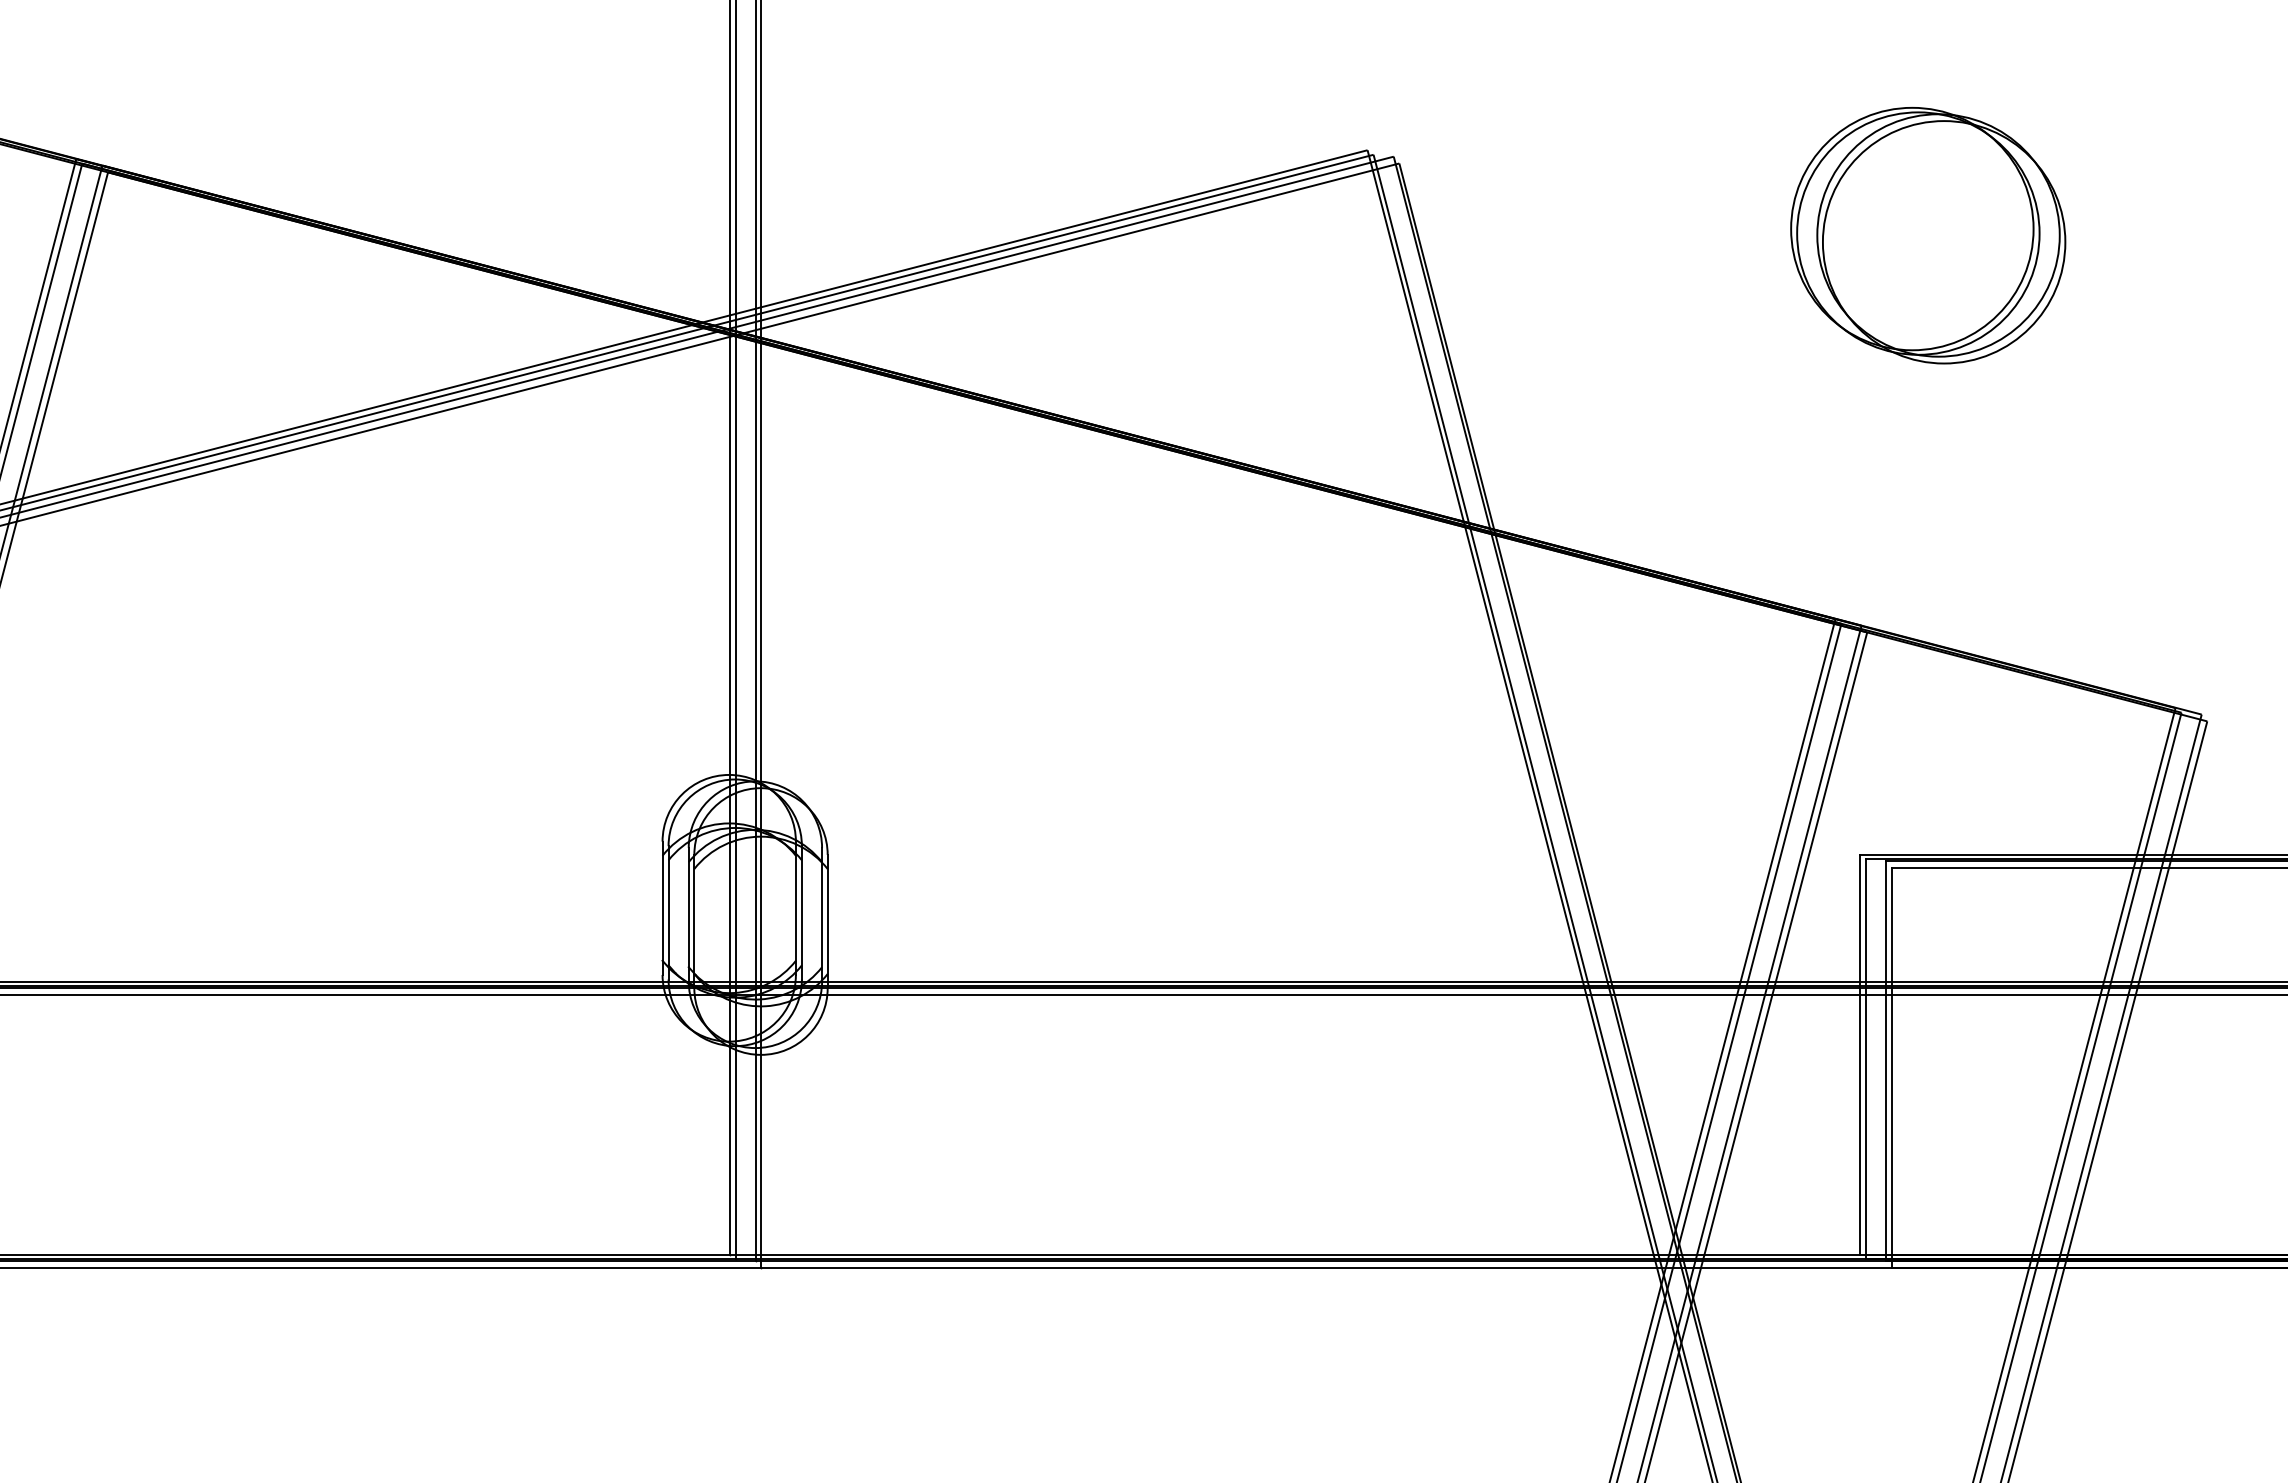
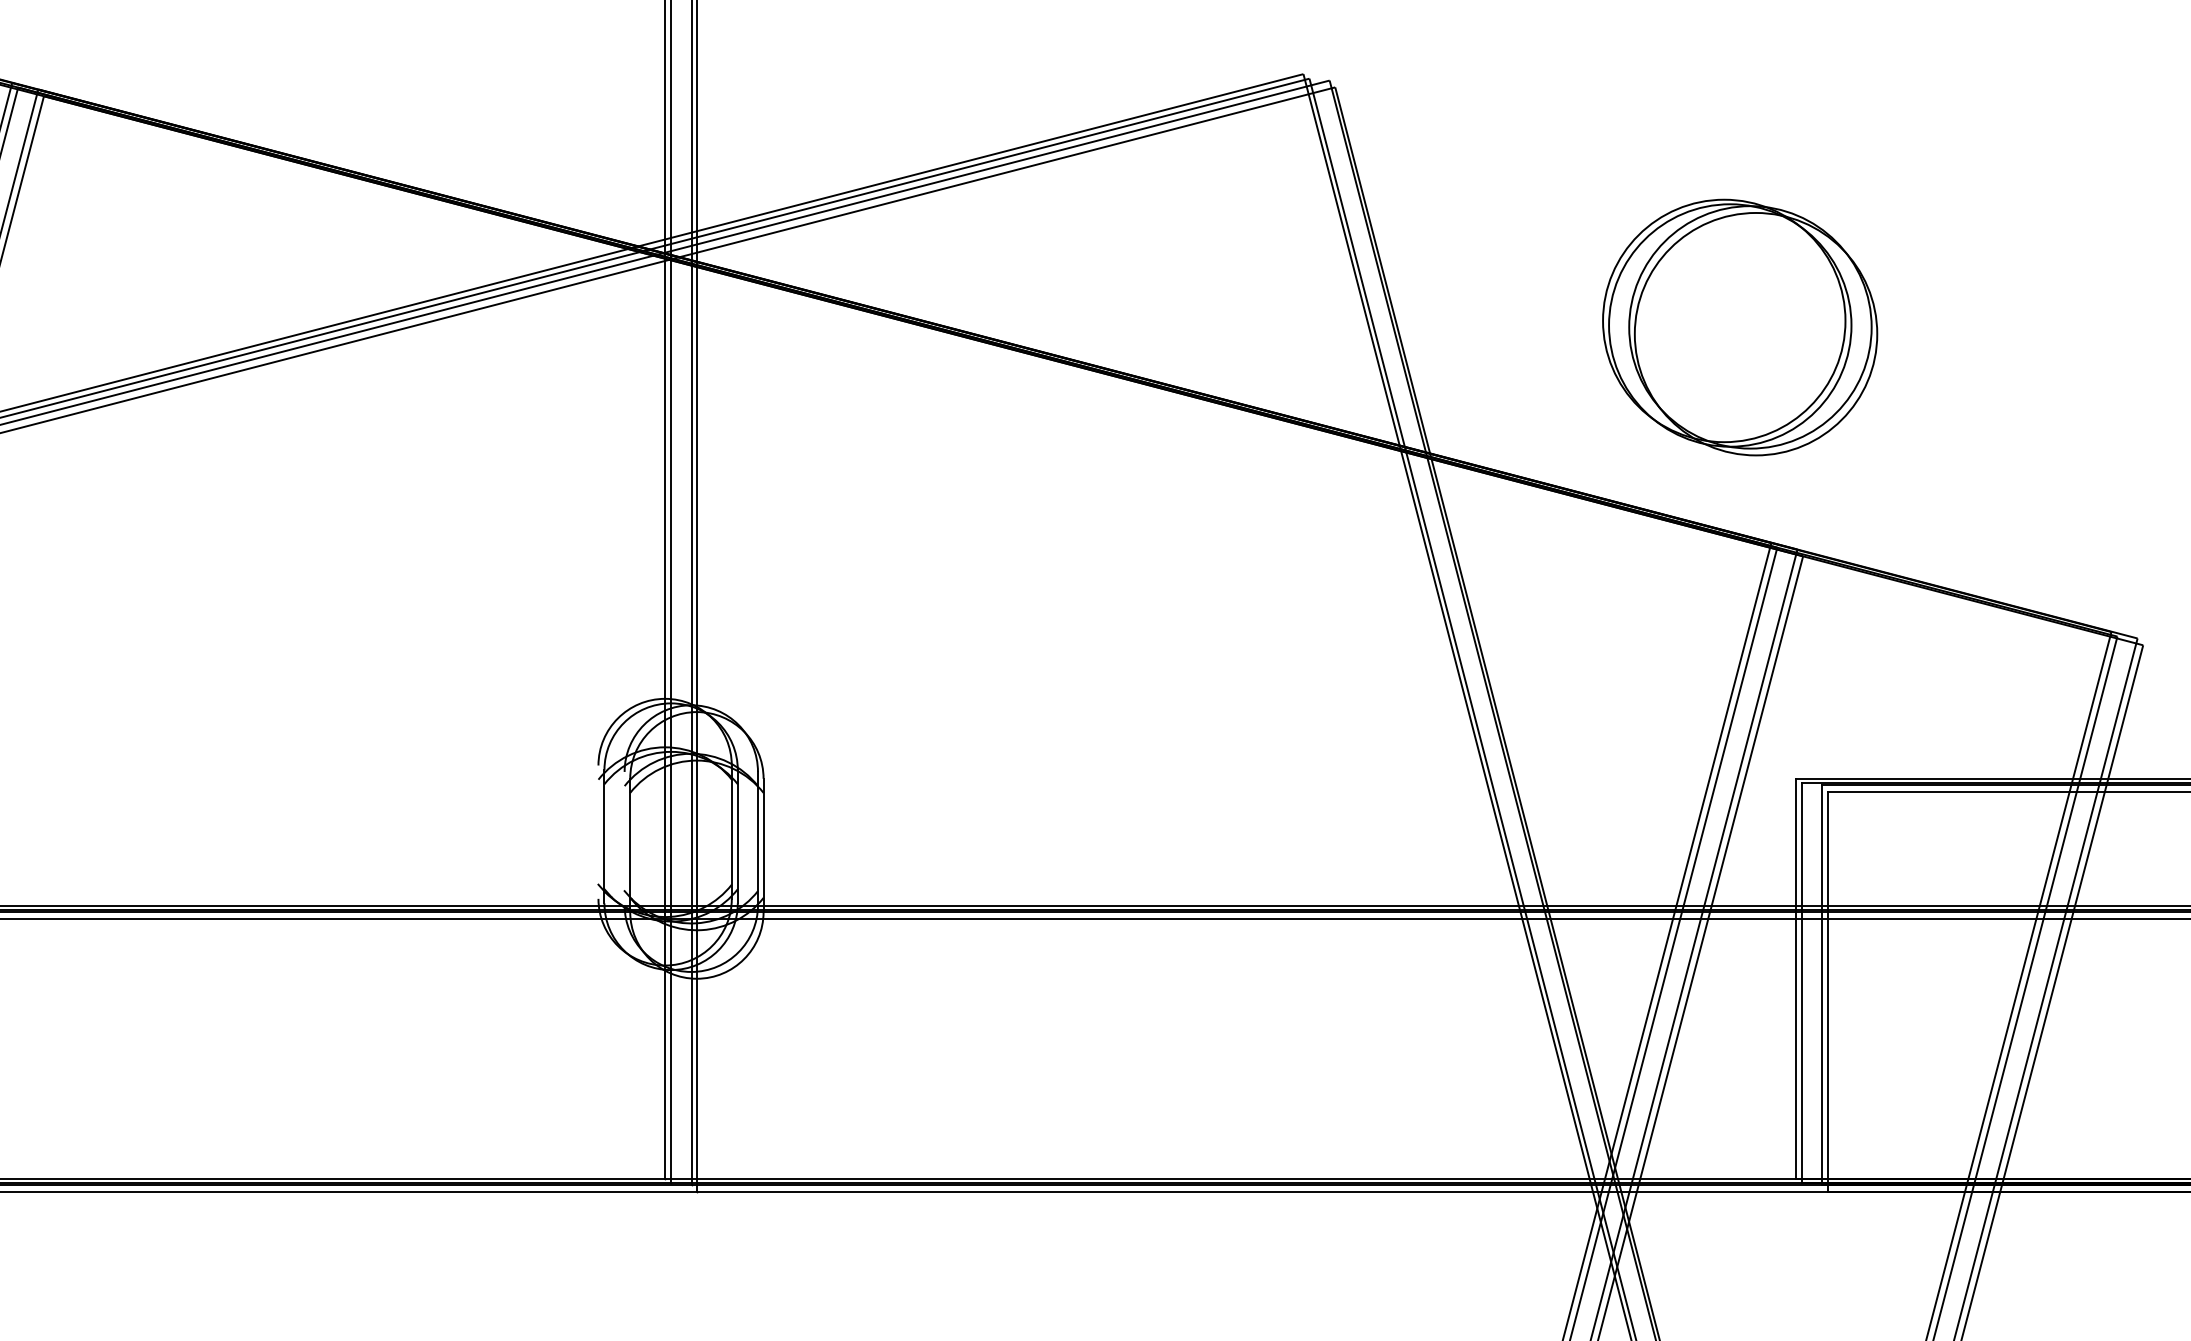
part: (1928, 235) -> (1740, 327), moved
line: (662, 907) -> (598, 831), removed
line: (688, 914) -> (624, 838), removed

